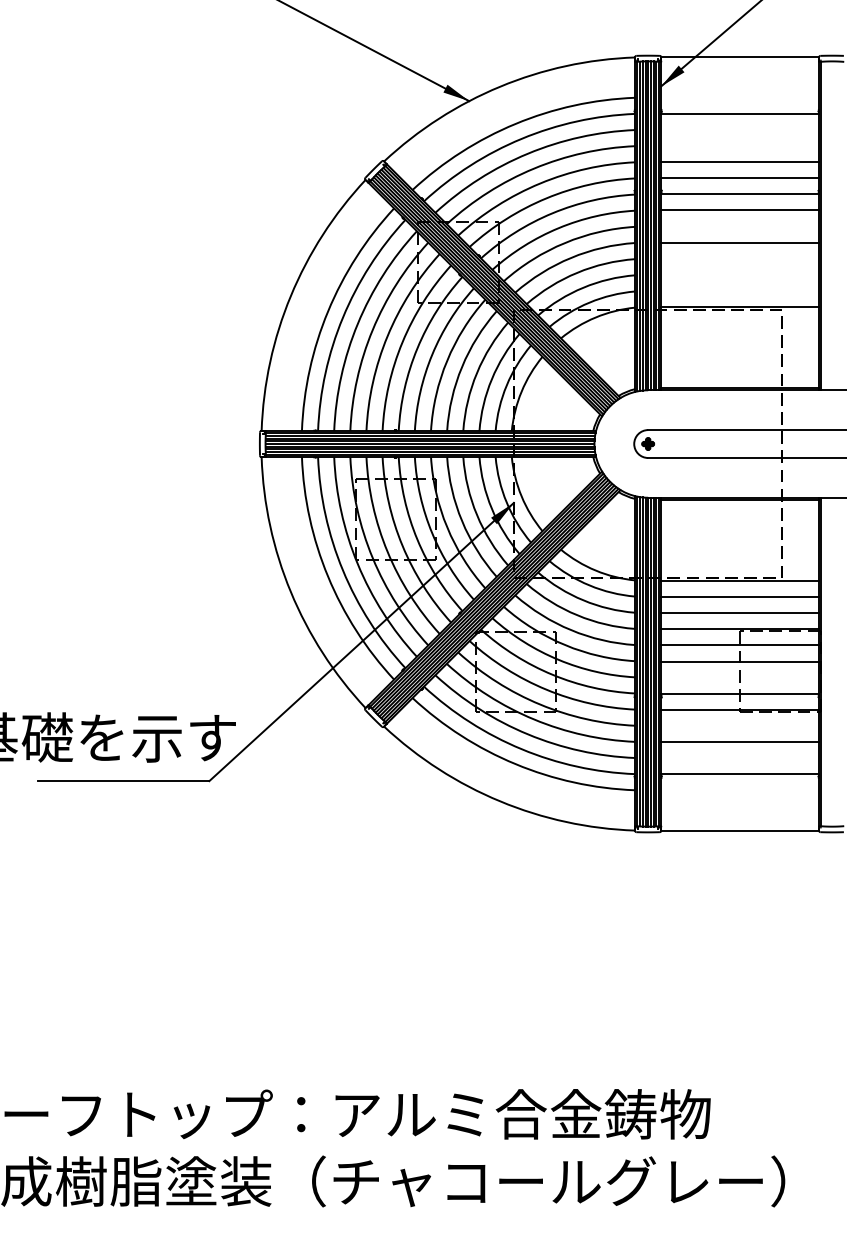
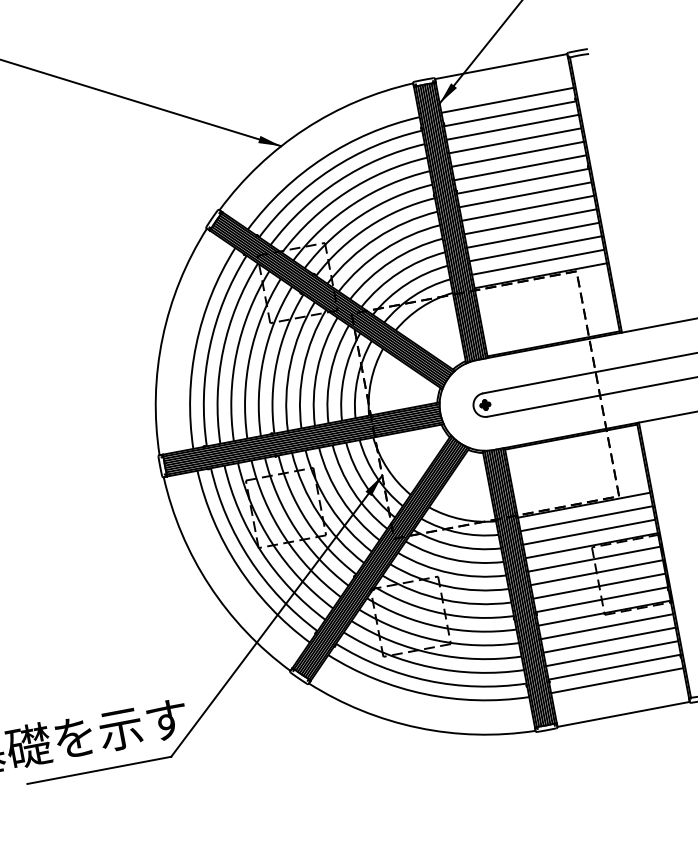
line: (740, 97) -> (507, 100), added
line: (740, 129) -> (512, 127), added
line: (740, 145) -> (515, 140), added
line: (740, 226) -> (528, 208), added
line: (740, 258) -> (533, 235), added
line: (740, 274) -> (535, 248), added
line: (740, 290) -> (538, 261), added
line: (740, 677) -> (599, 585), added
line: (740, 726) -> (607, 627), added
line: (740, 758) -> (612, 653), added
line: (740, 790) -> (617, 680), added

